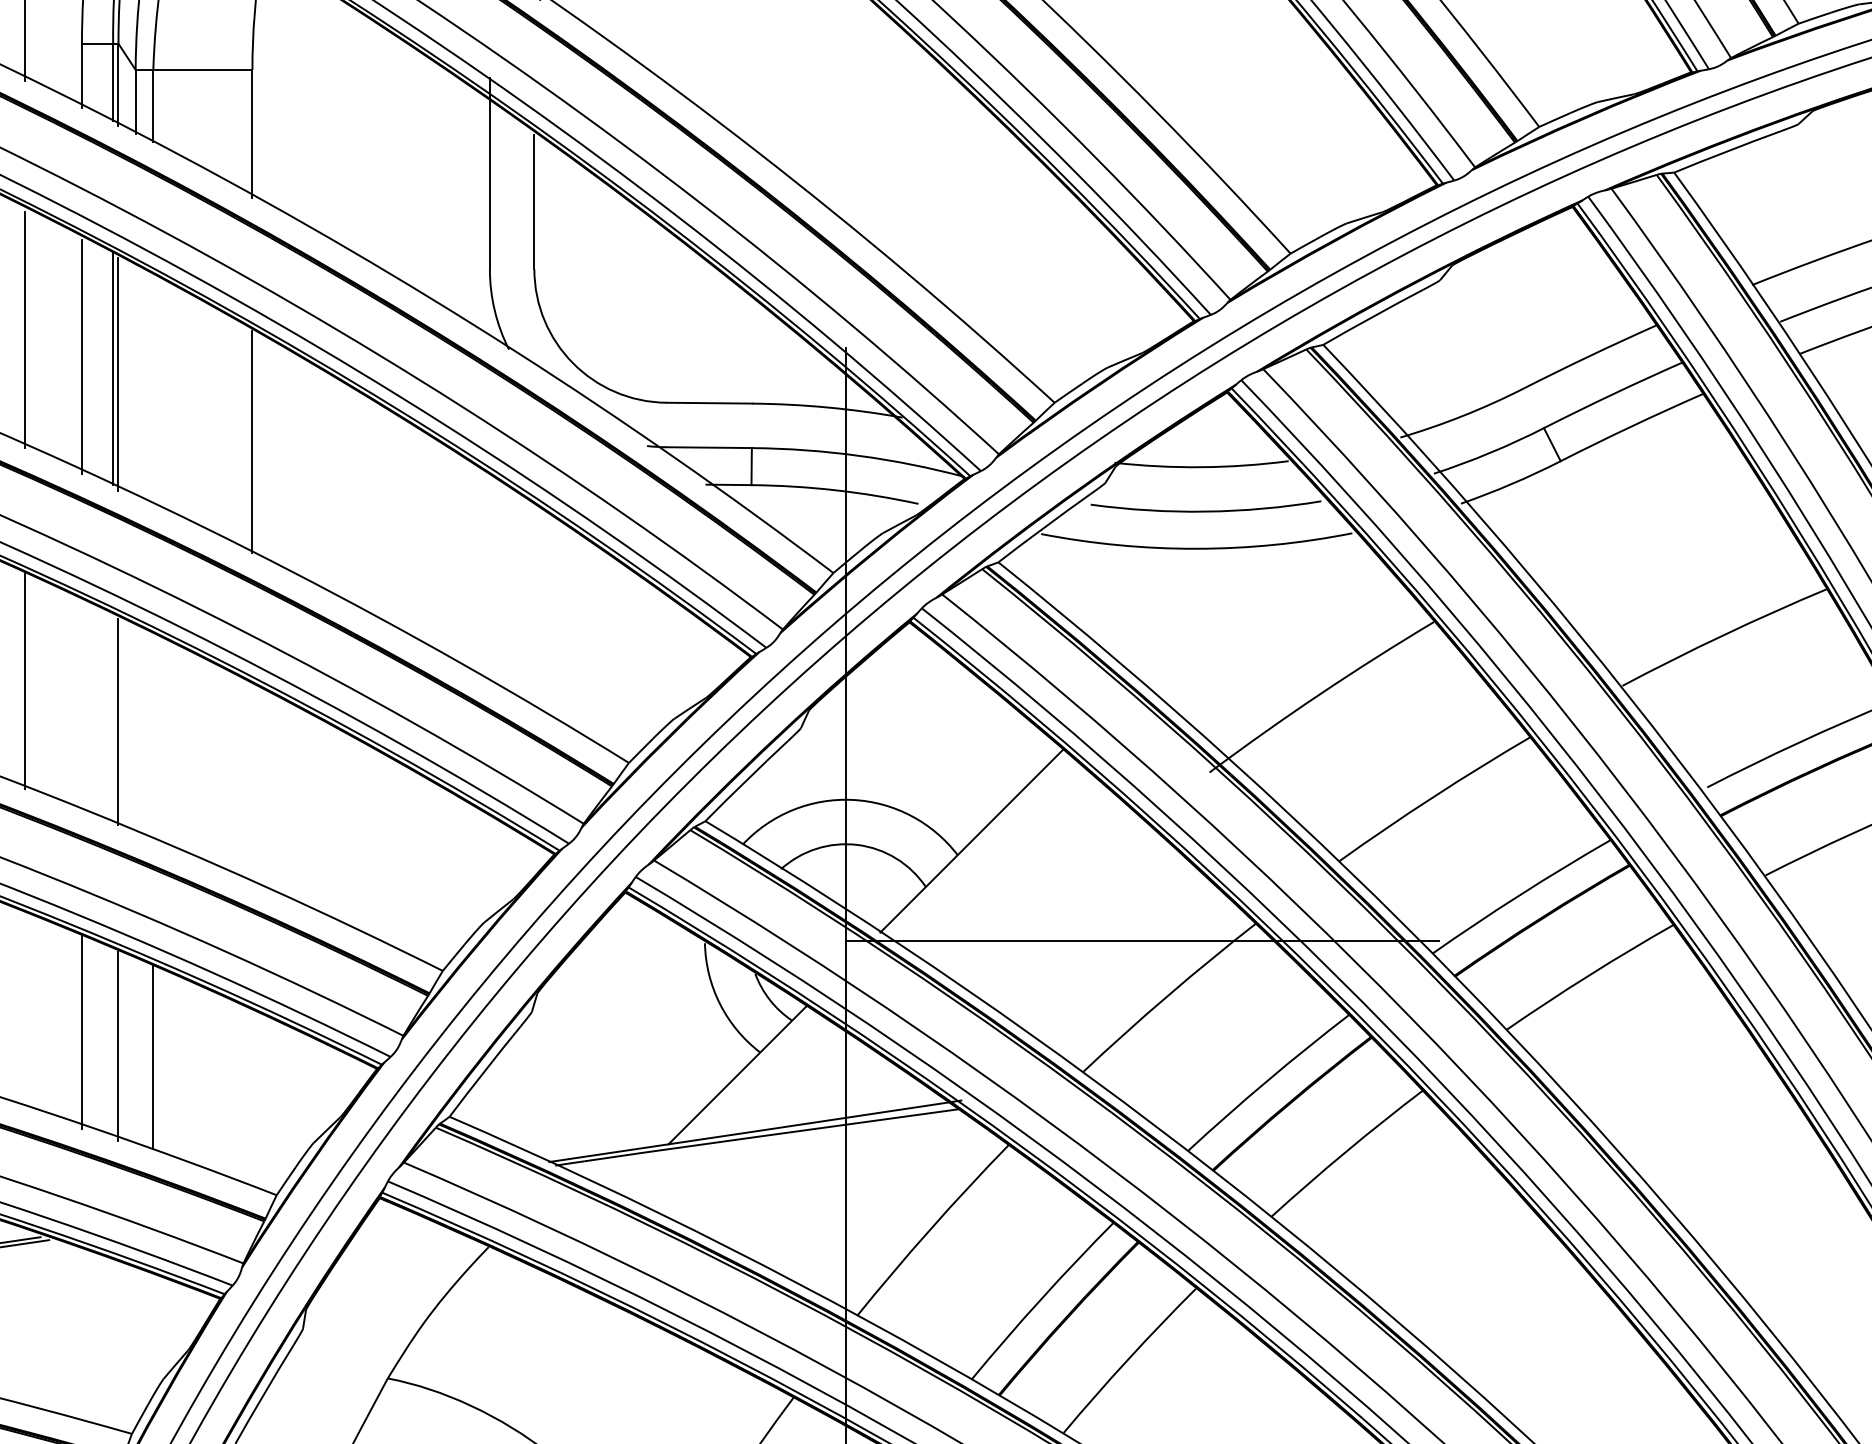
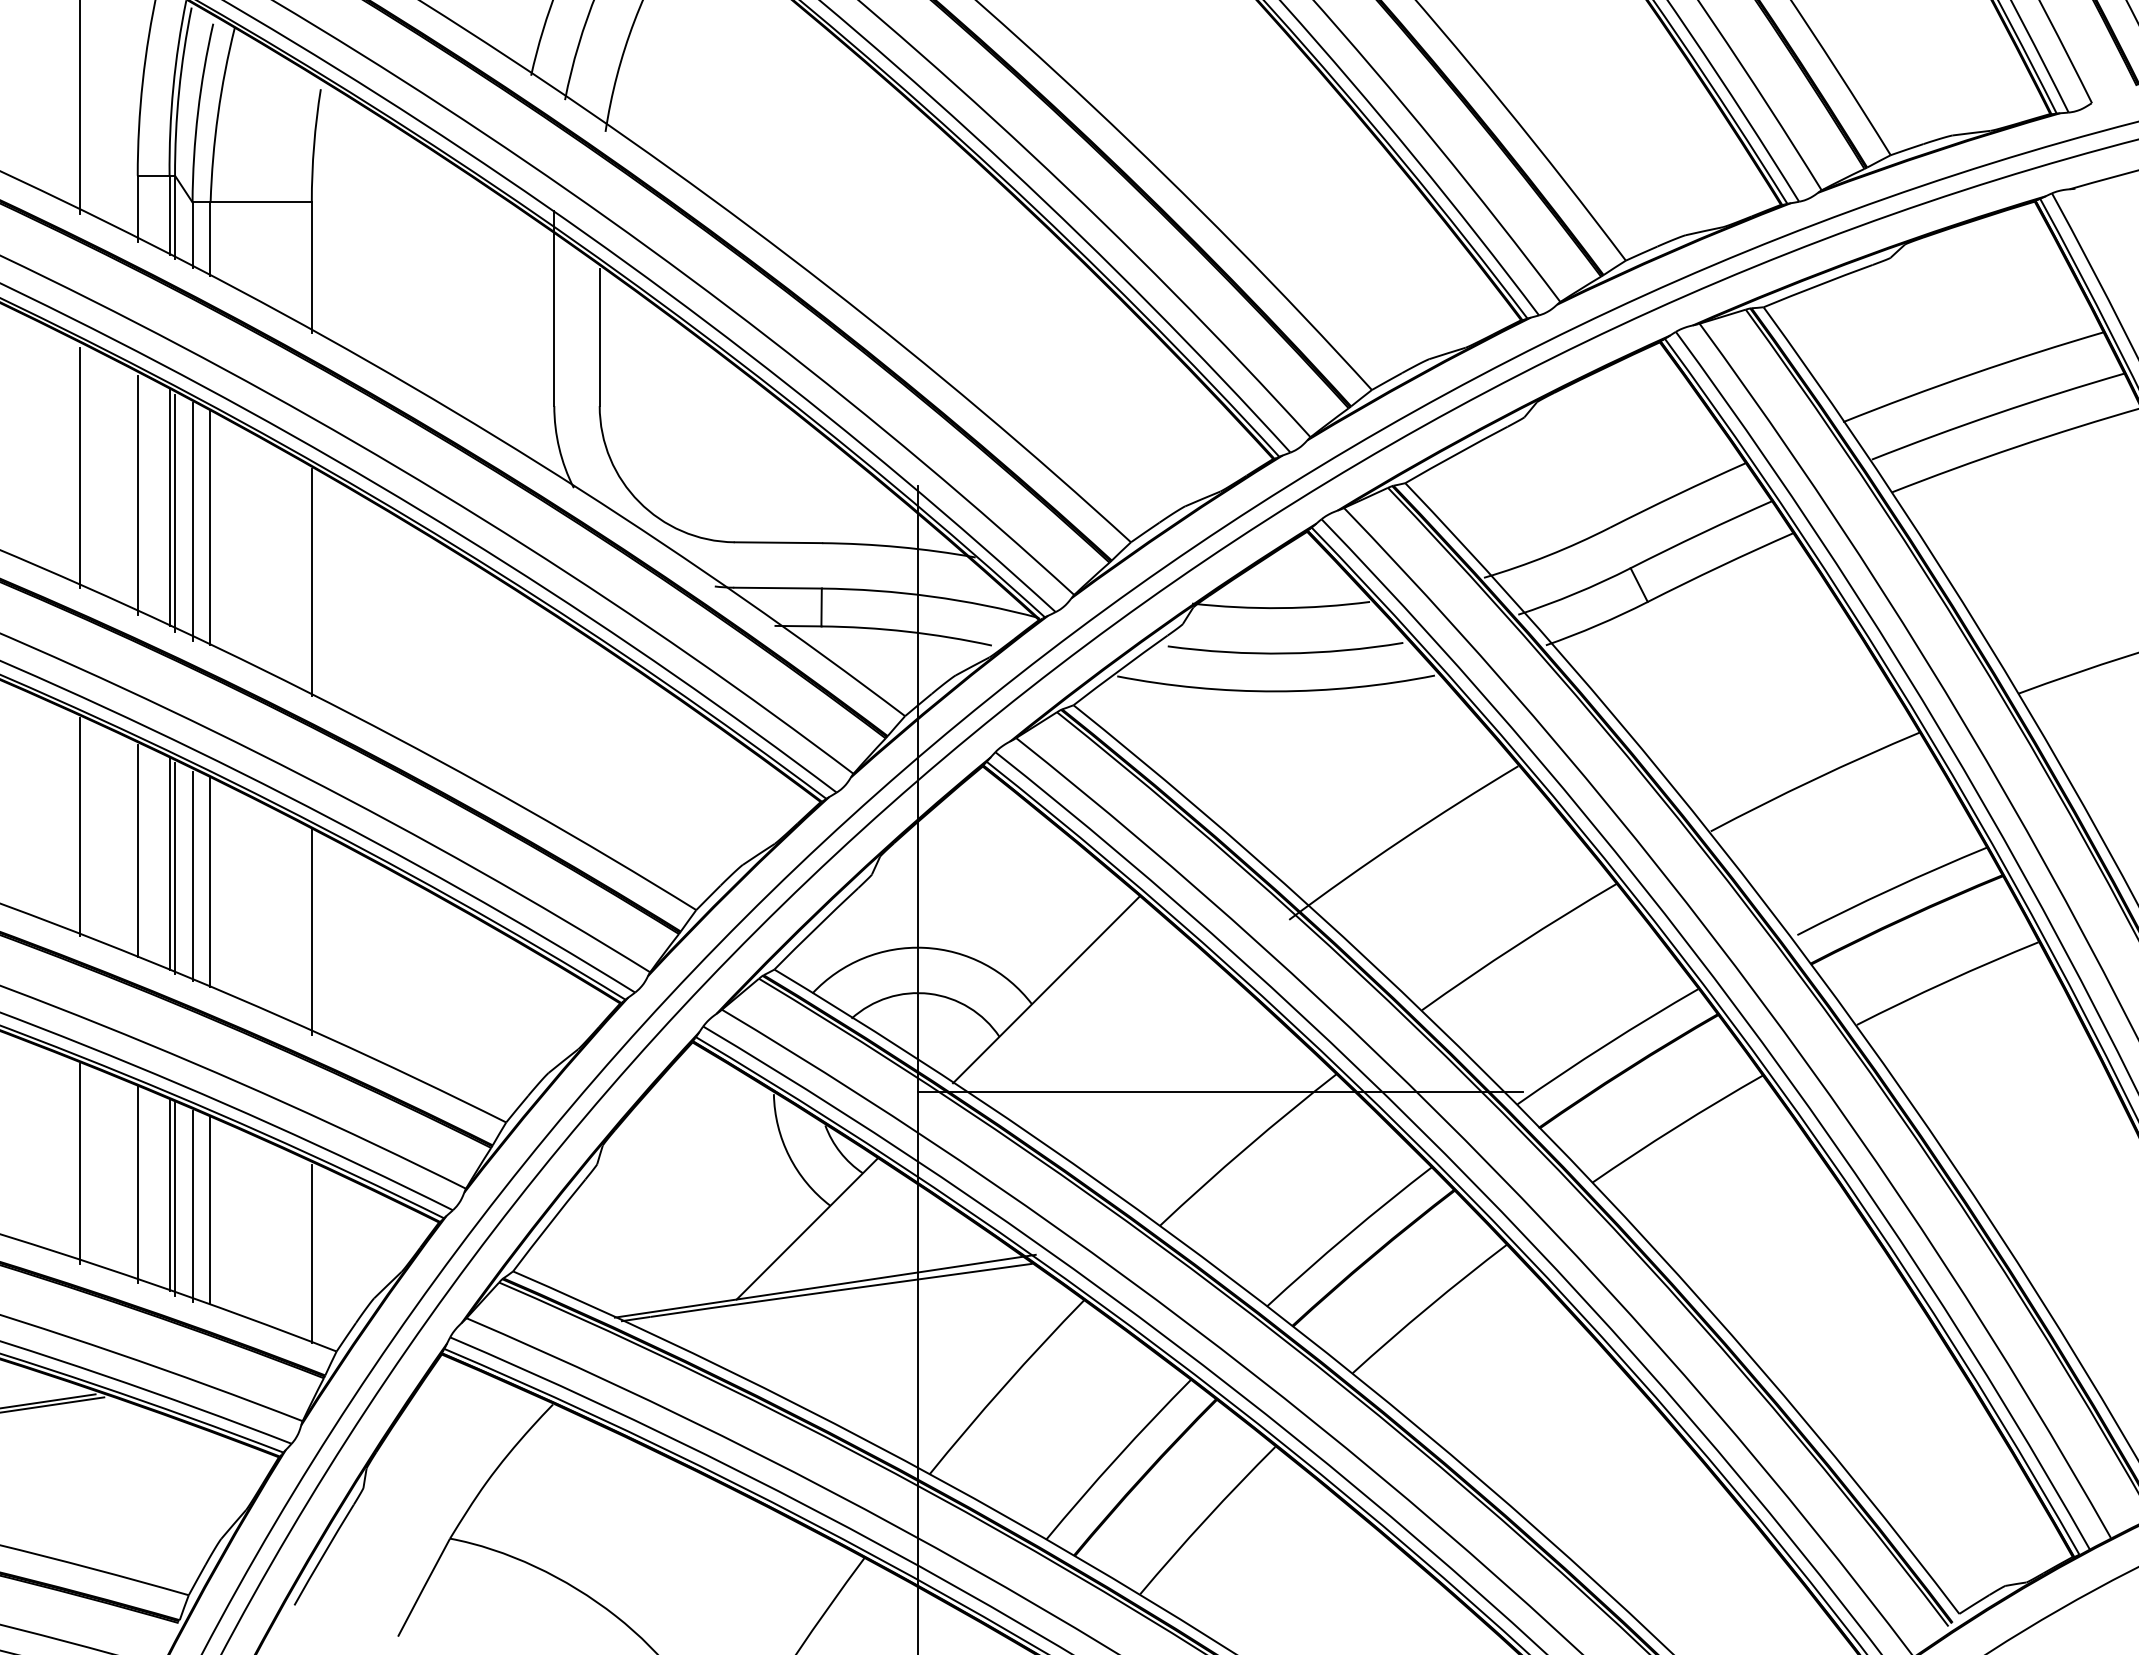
line: (135, 382) -> (192, 521), added
line: (153, 388) -> (210, 527), added
line: (81, 704) -> (137, 850), added
line: (113, 717) -> (169, 863), added
line: (135, 730) -> (192, 876), added
line: (153, 735) -> (210, 882), added
line: (252, 783) -> (311, 931), added
line: (24, 1011) -> (79, 1163), added
line: (113, 1041) -> (169, 1194), added
line: (135, 1053) -> (192, 1206), added
line: (252, 1099) -> (311, 1253), added

